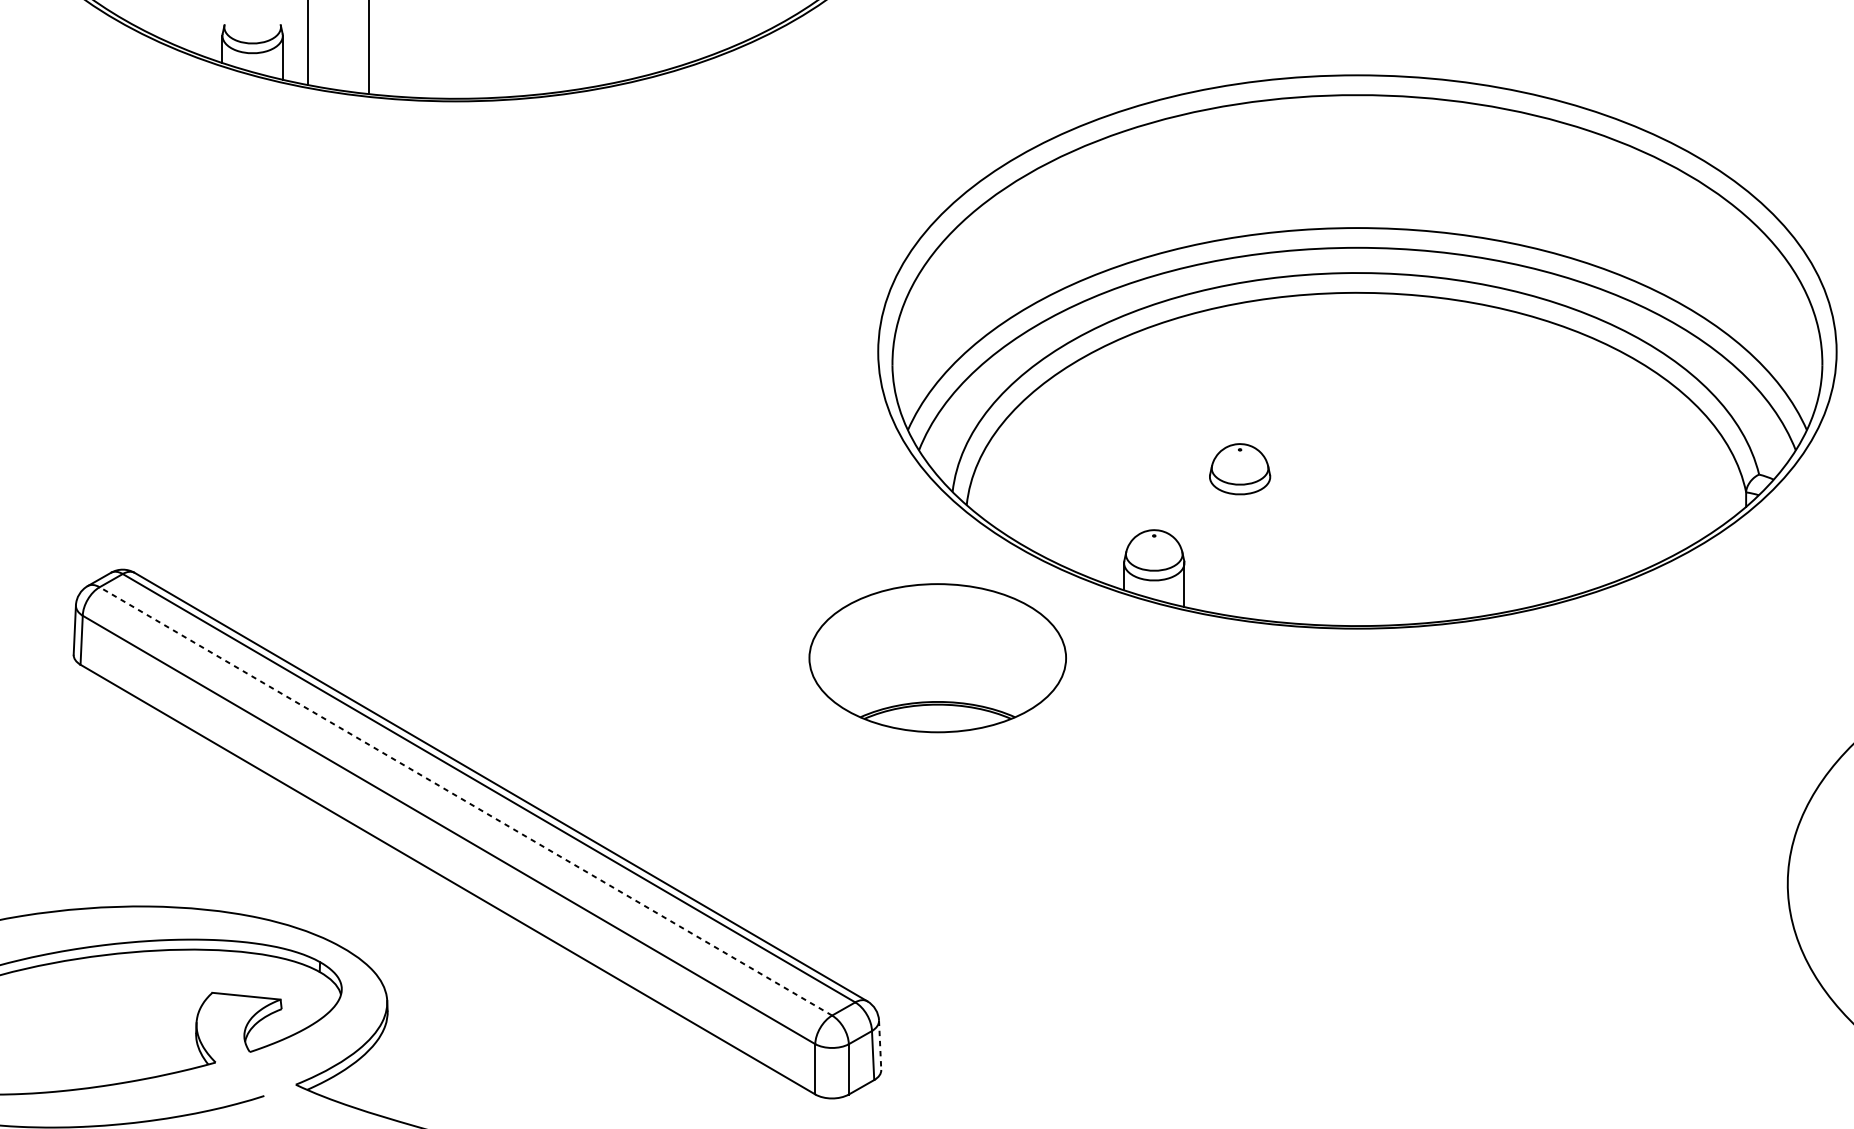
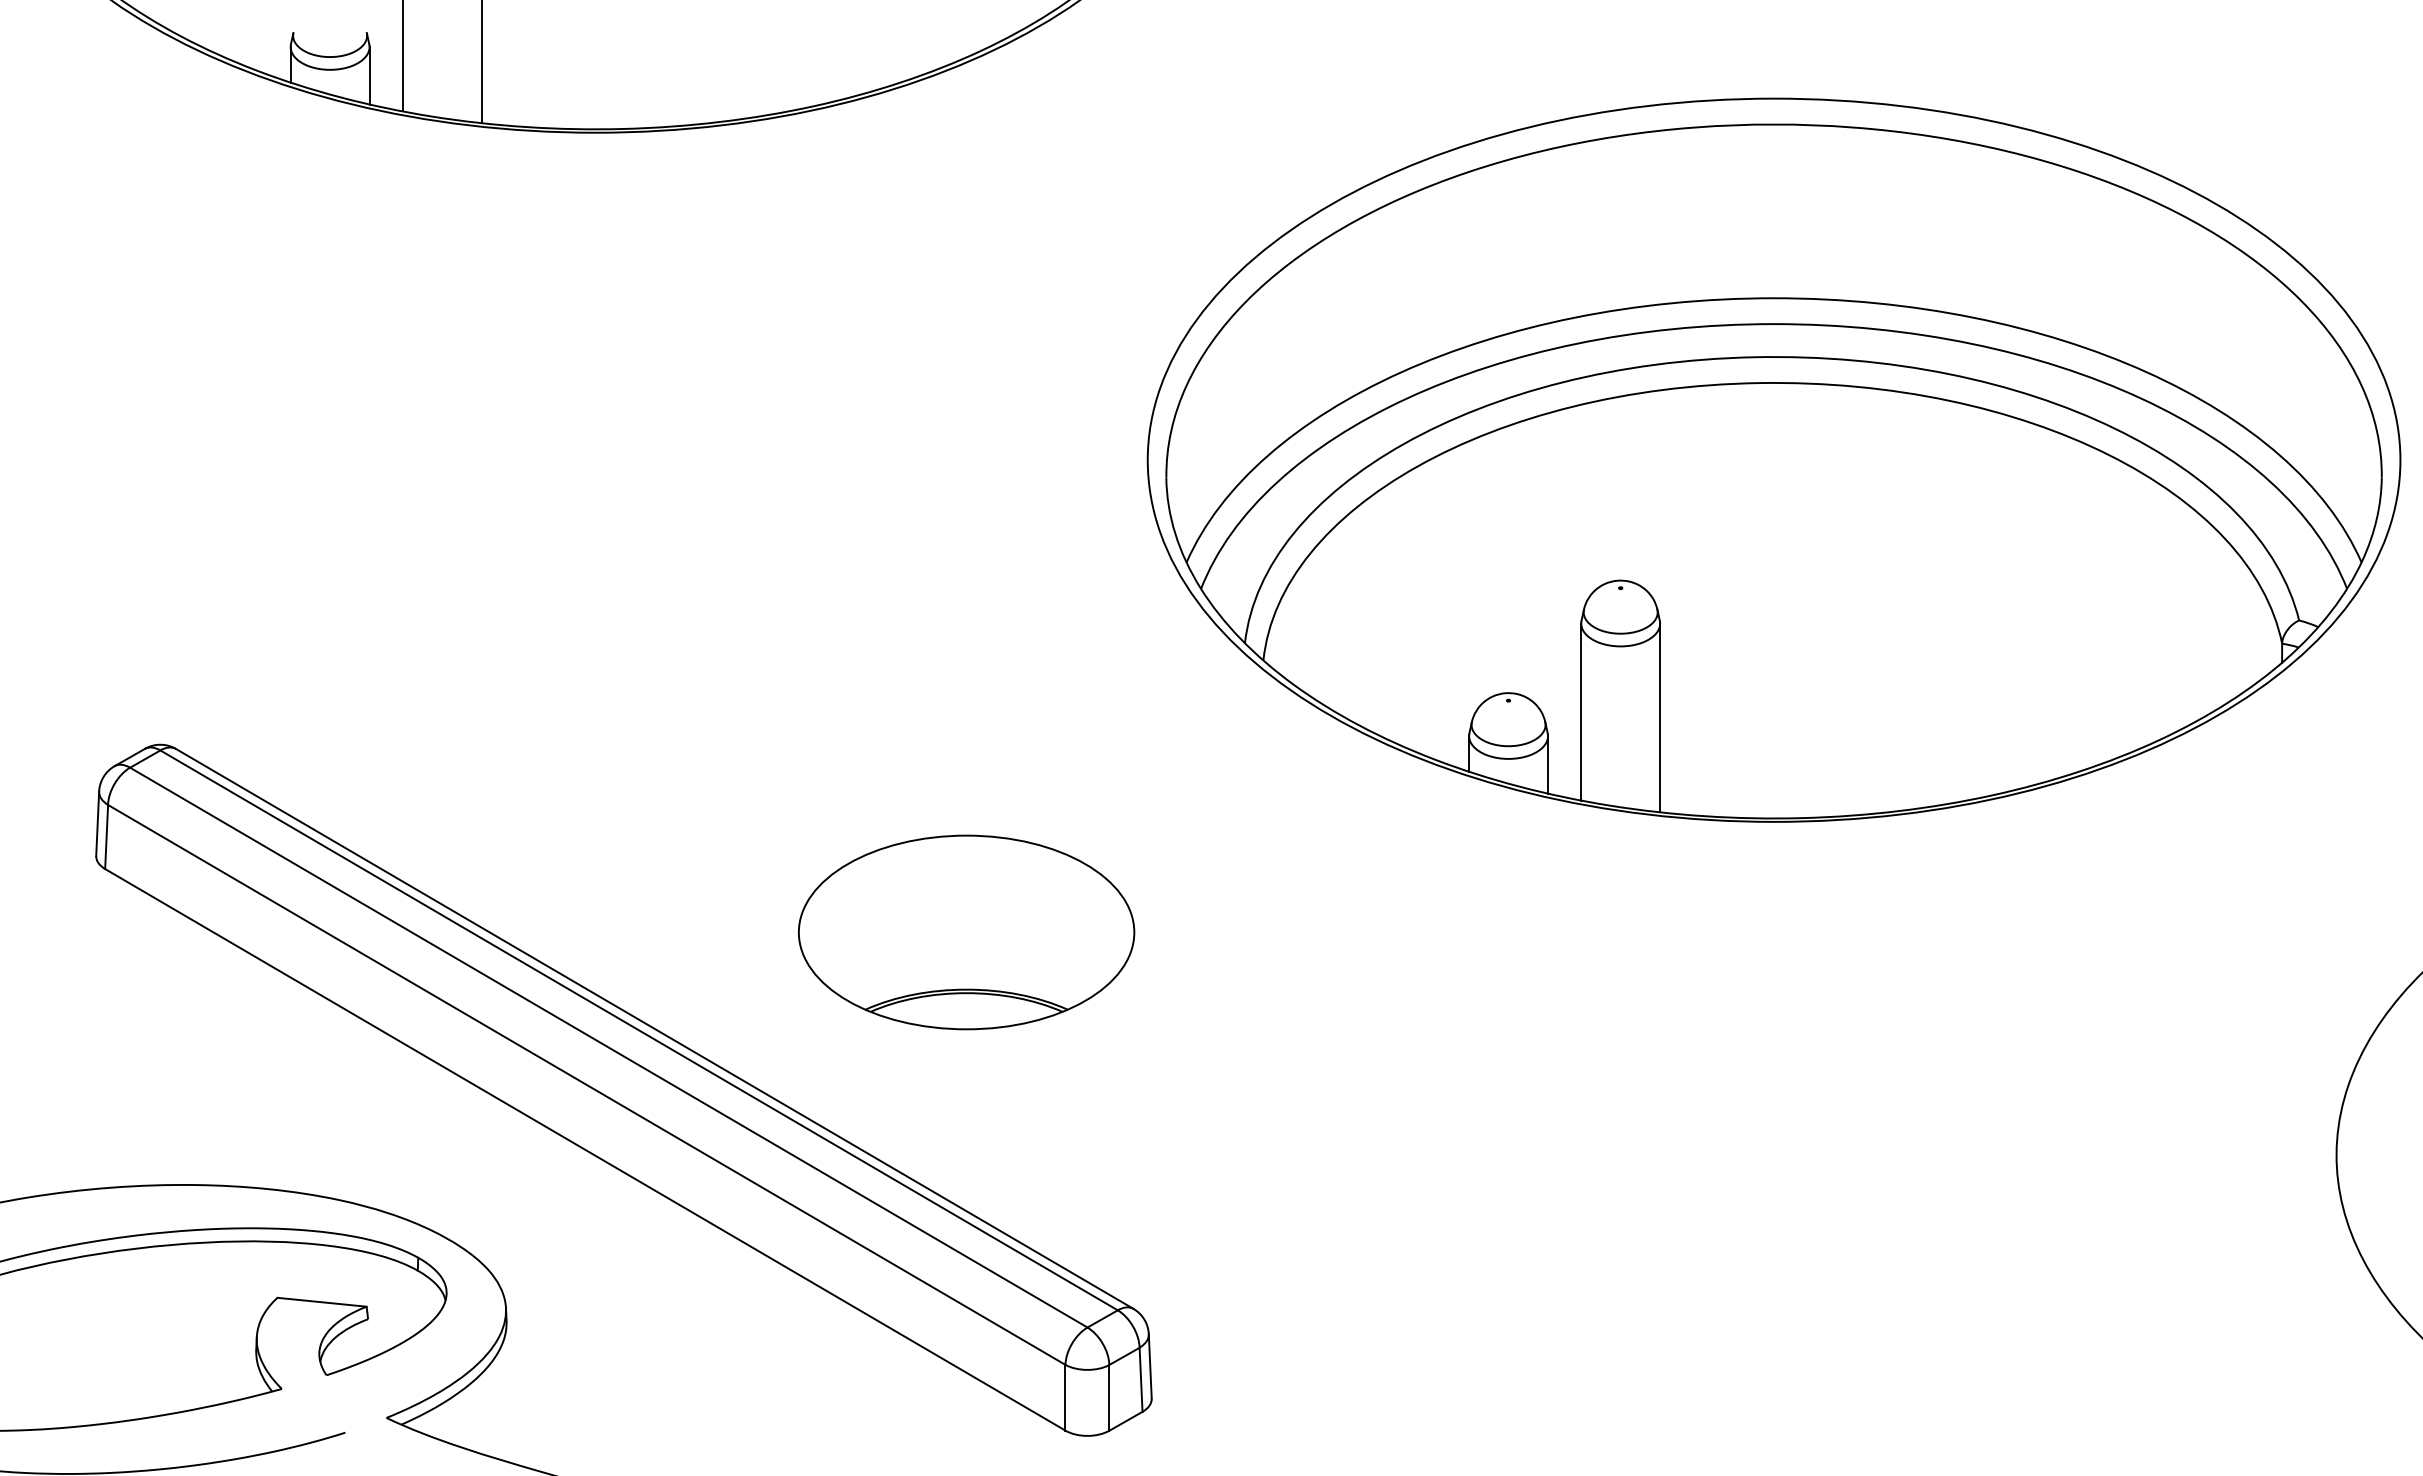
line: (1210, 544) -> (1581, 711), added
line: (1270, 548) -> (1660, 717), added
part: (937, 658) -> (966, 932), moved
line: (465, 801) -> (608, 1047), dashed -> solid
line: (880, 1045) -> (1150, 1366), dashed -> solid

